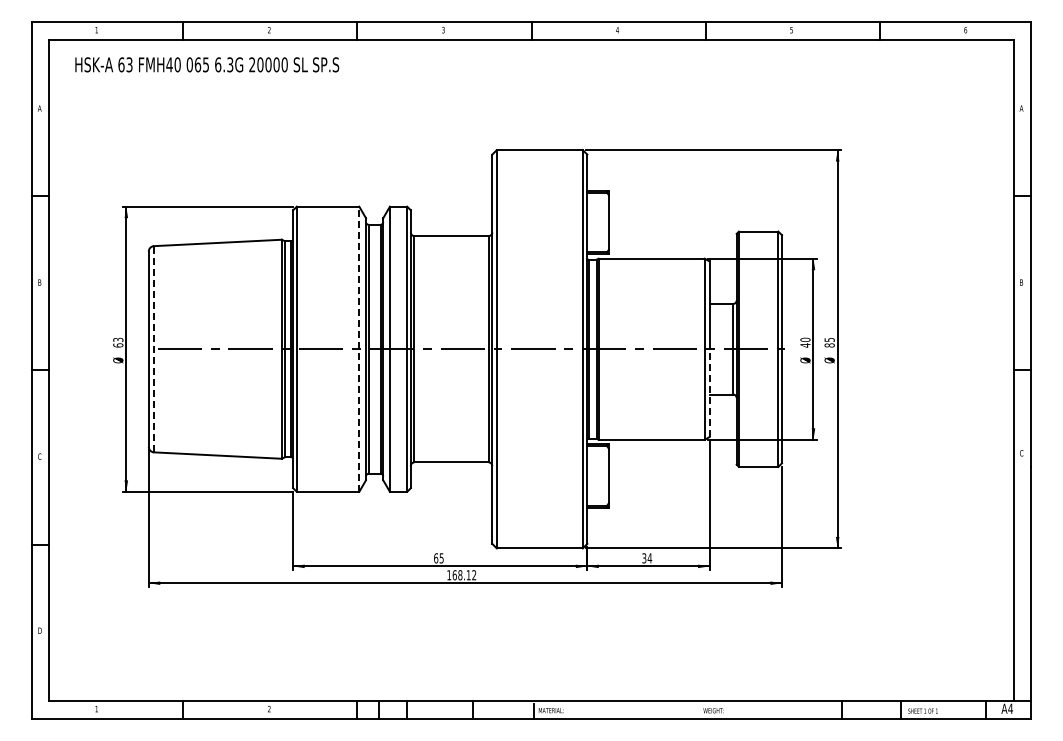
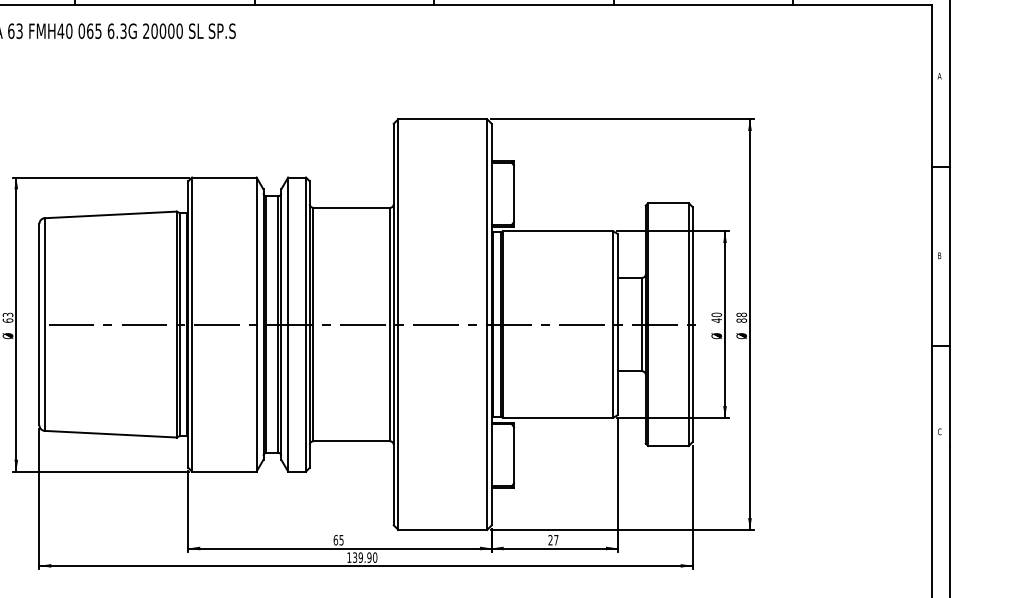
text: (829, 339) -> (741, 314), 85 -> 88
line: (153, 348) -> (44, 323), dashed -> solid
line: (359, 349) -> (256, 324), dashed -> solid
line: (709, 393) -> (617, 370), dashed -> solid
text: (647, 558) -> (553, 540), 34 -> 27
text: (464, 575) -> (365, 557), 168.12 -> 139.90

